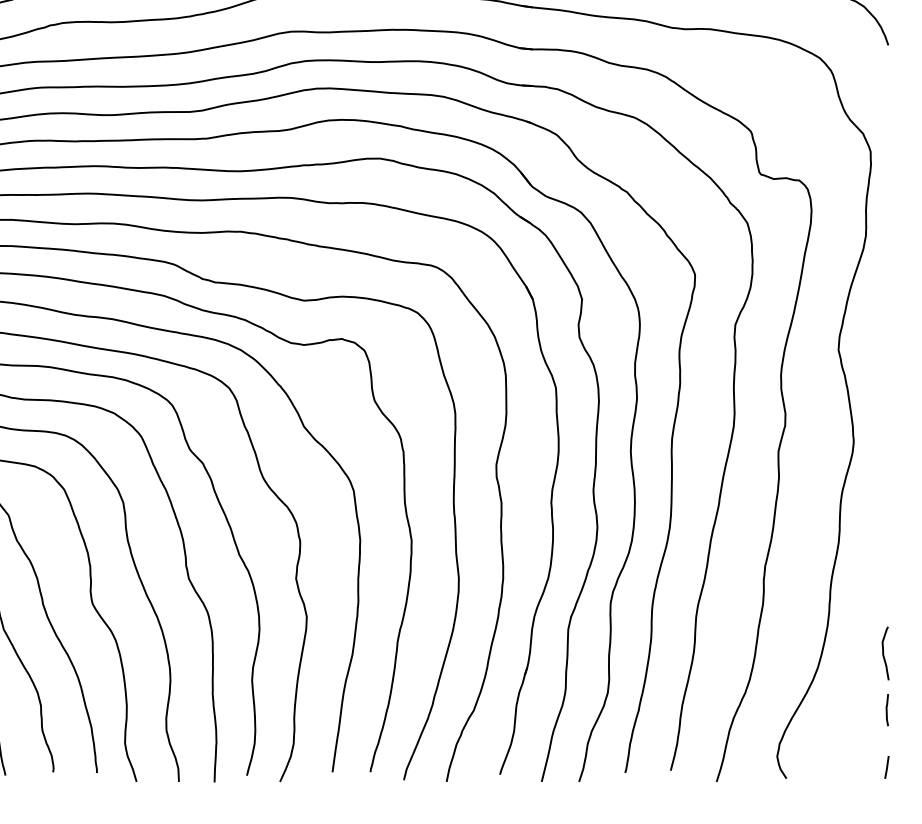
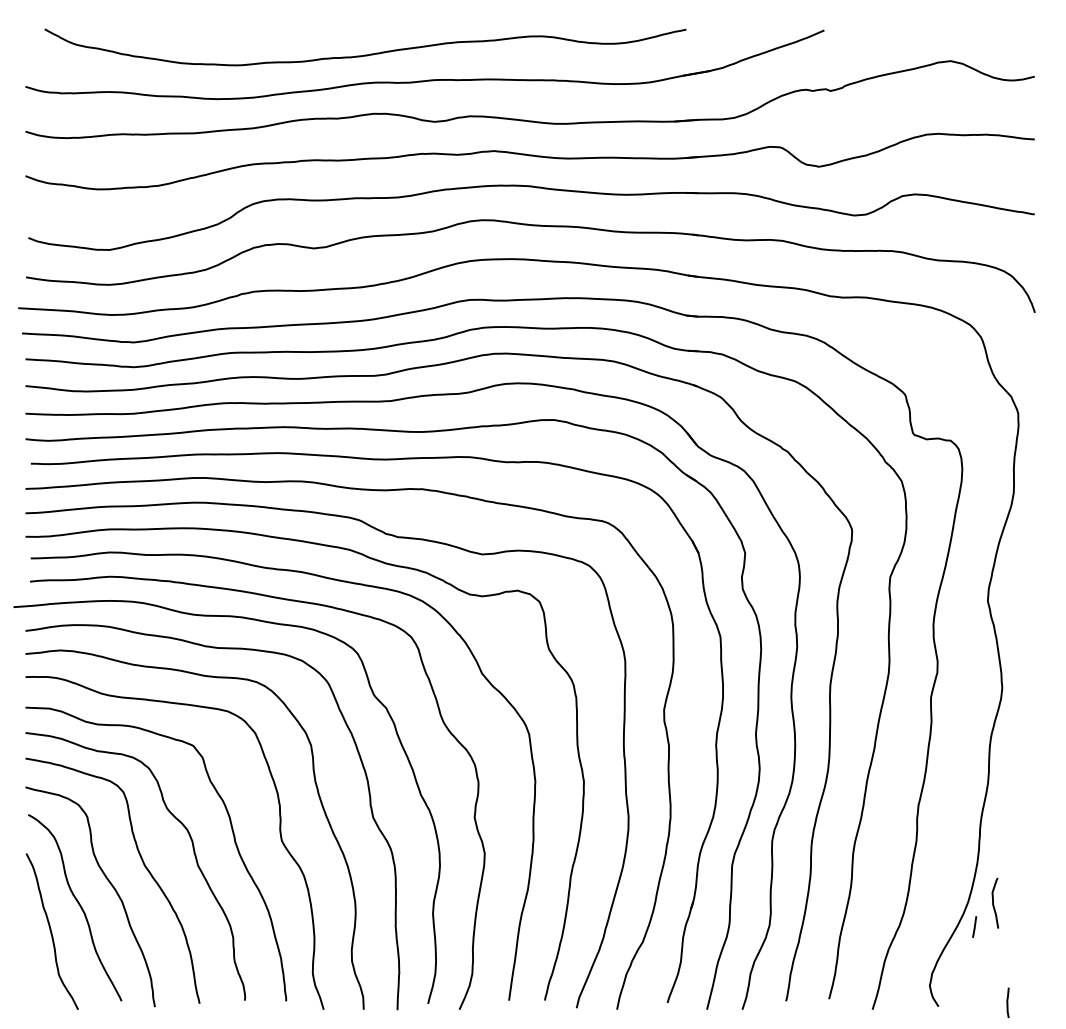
curve: (883, 652) -> (993, 902), moved
line: (886, 709) -> (1007, 1002), moved
line: (886, 766) -> (974, 926), moved

